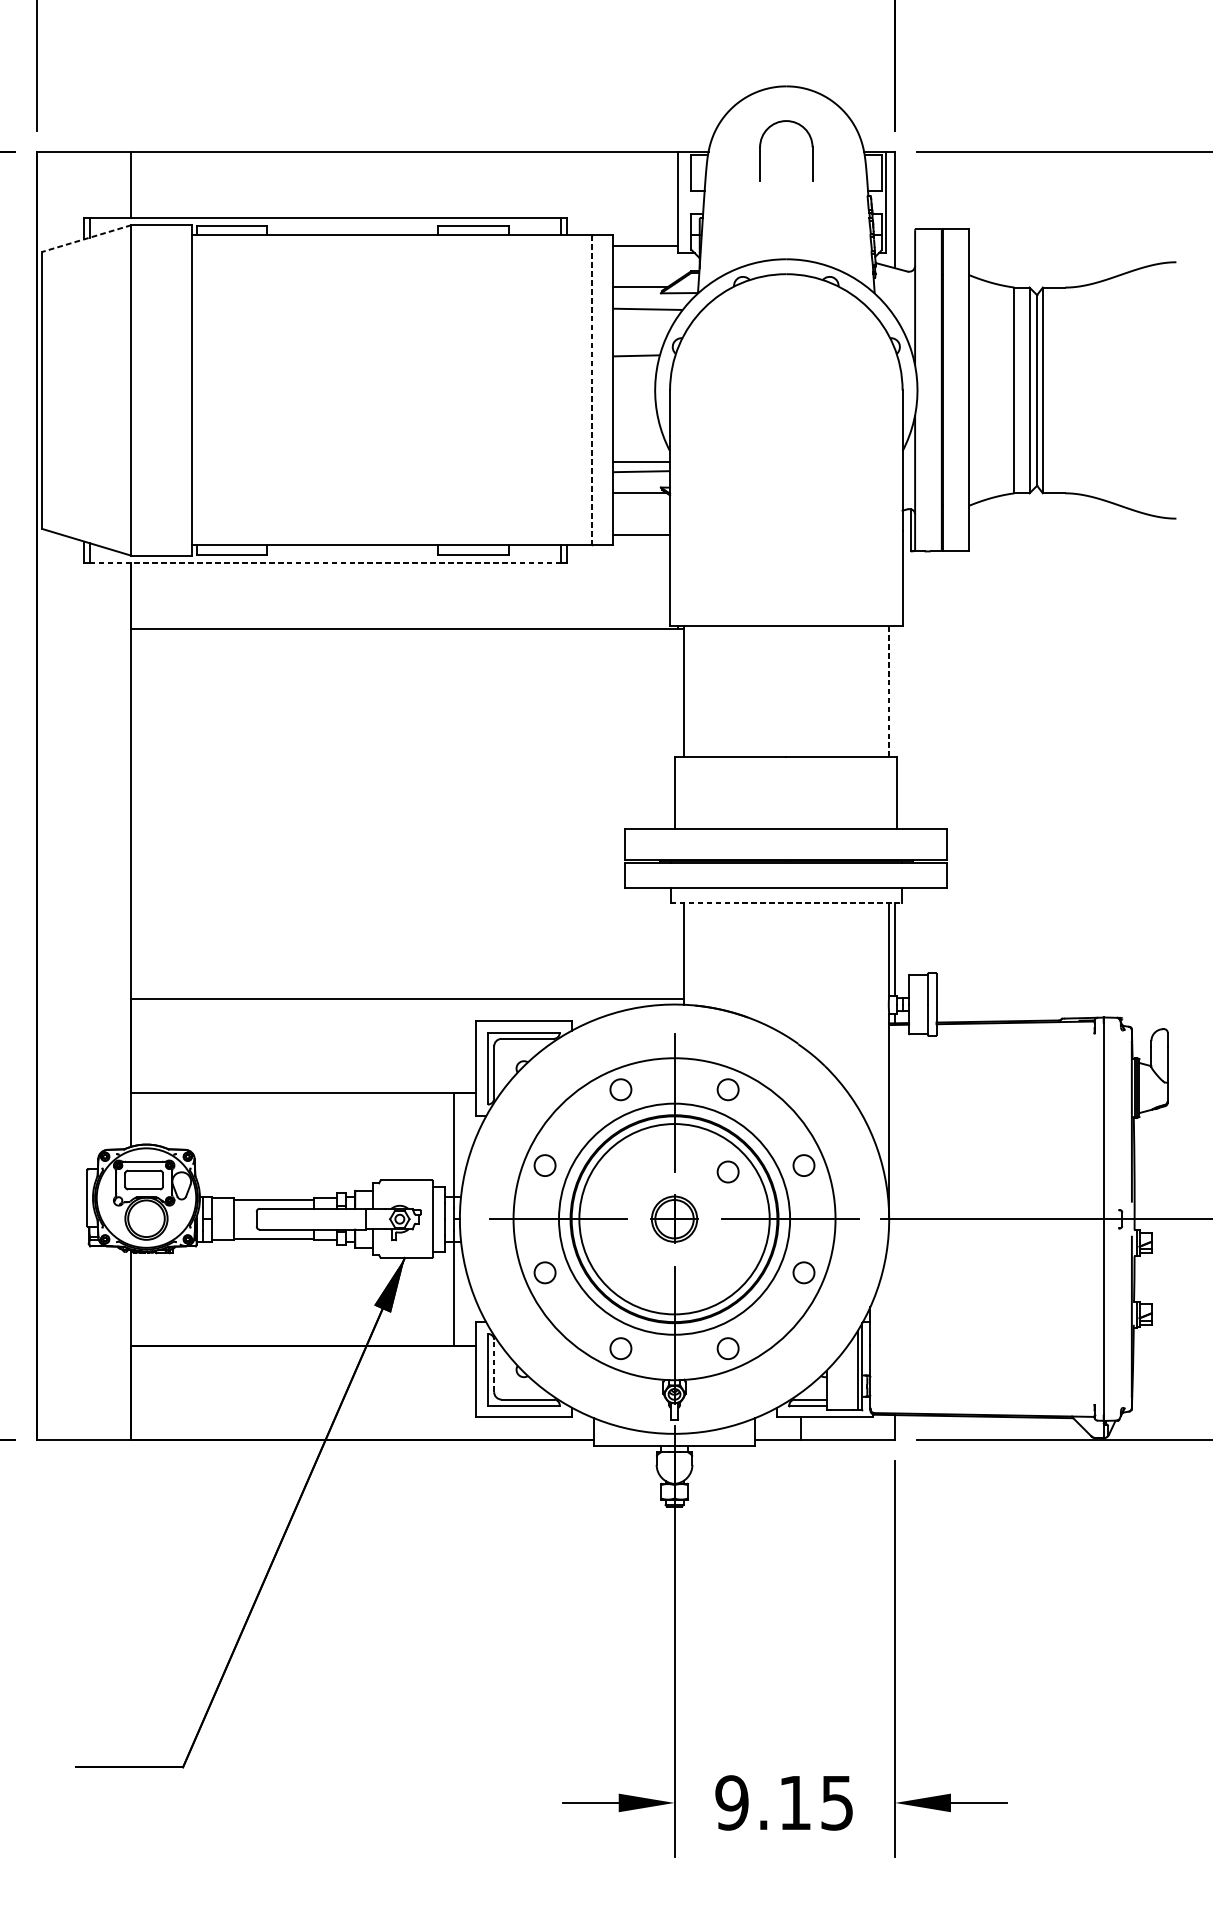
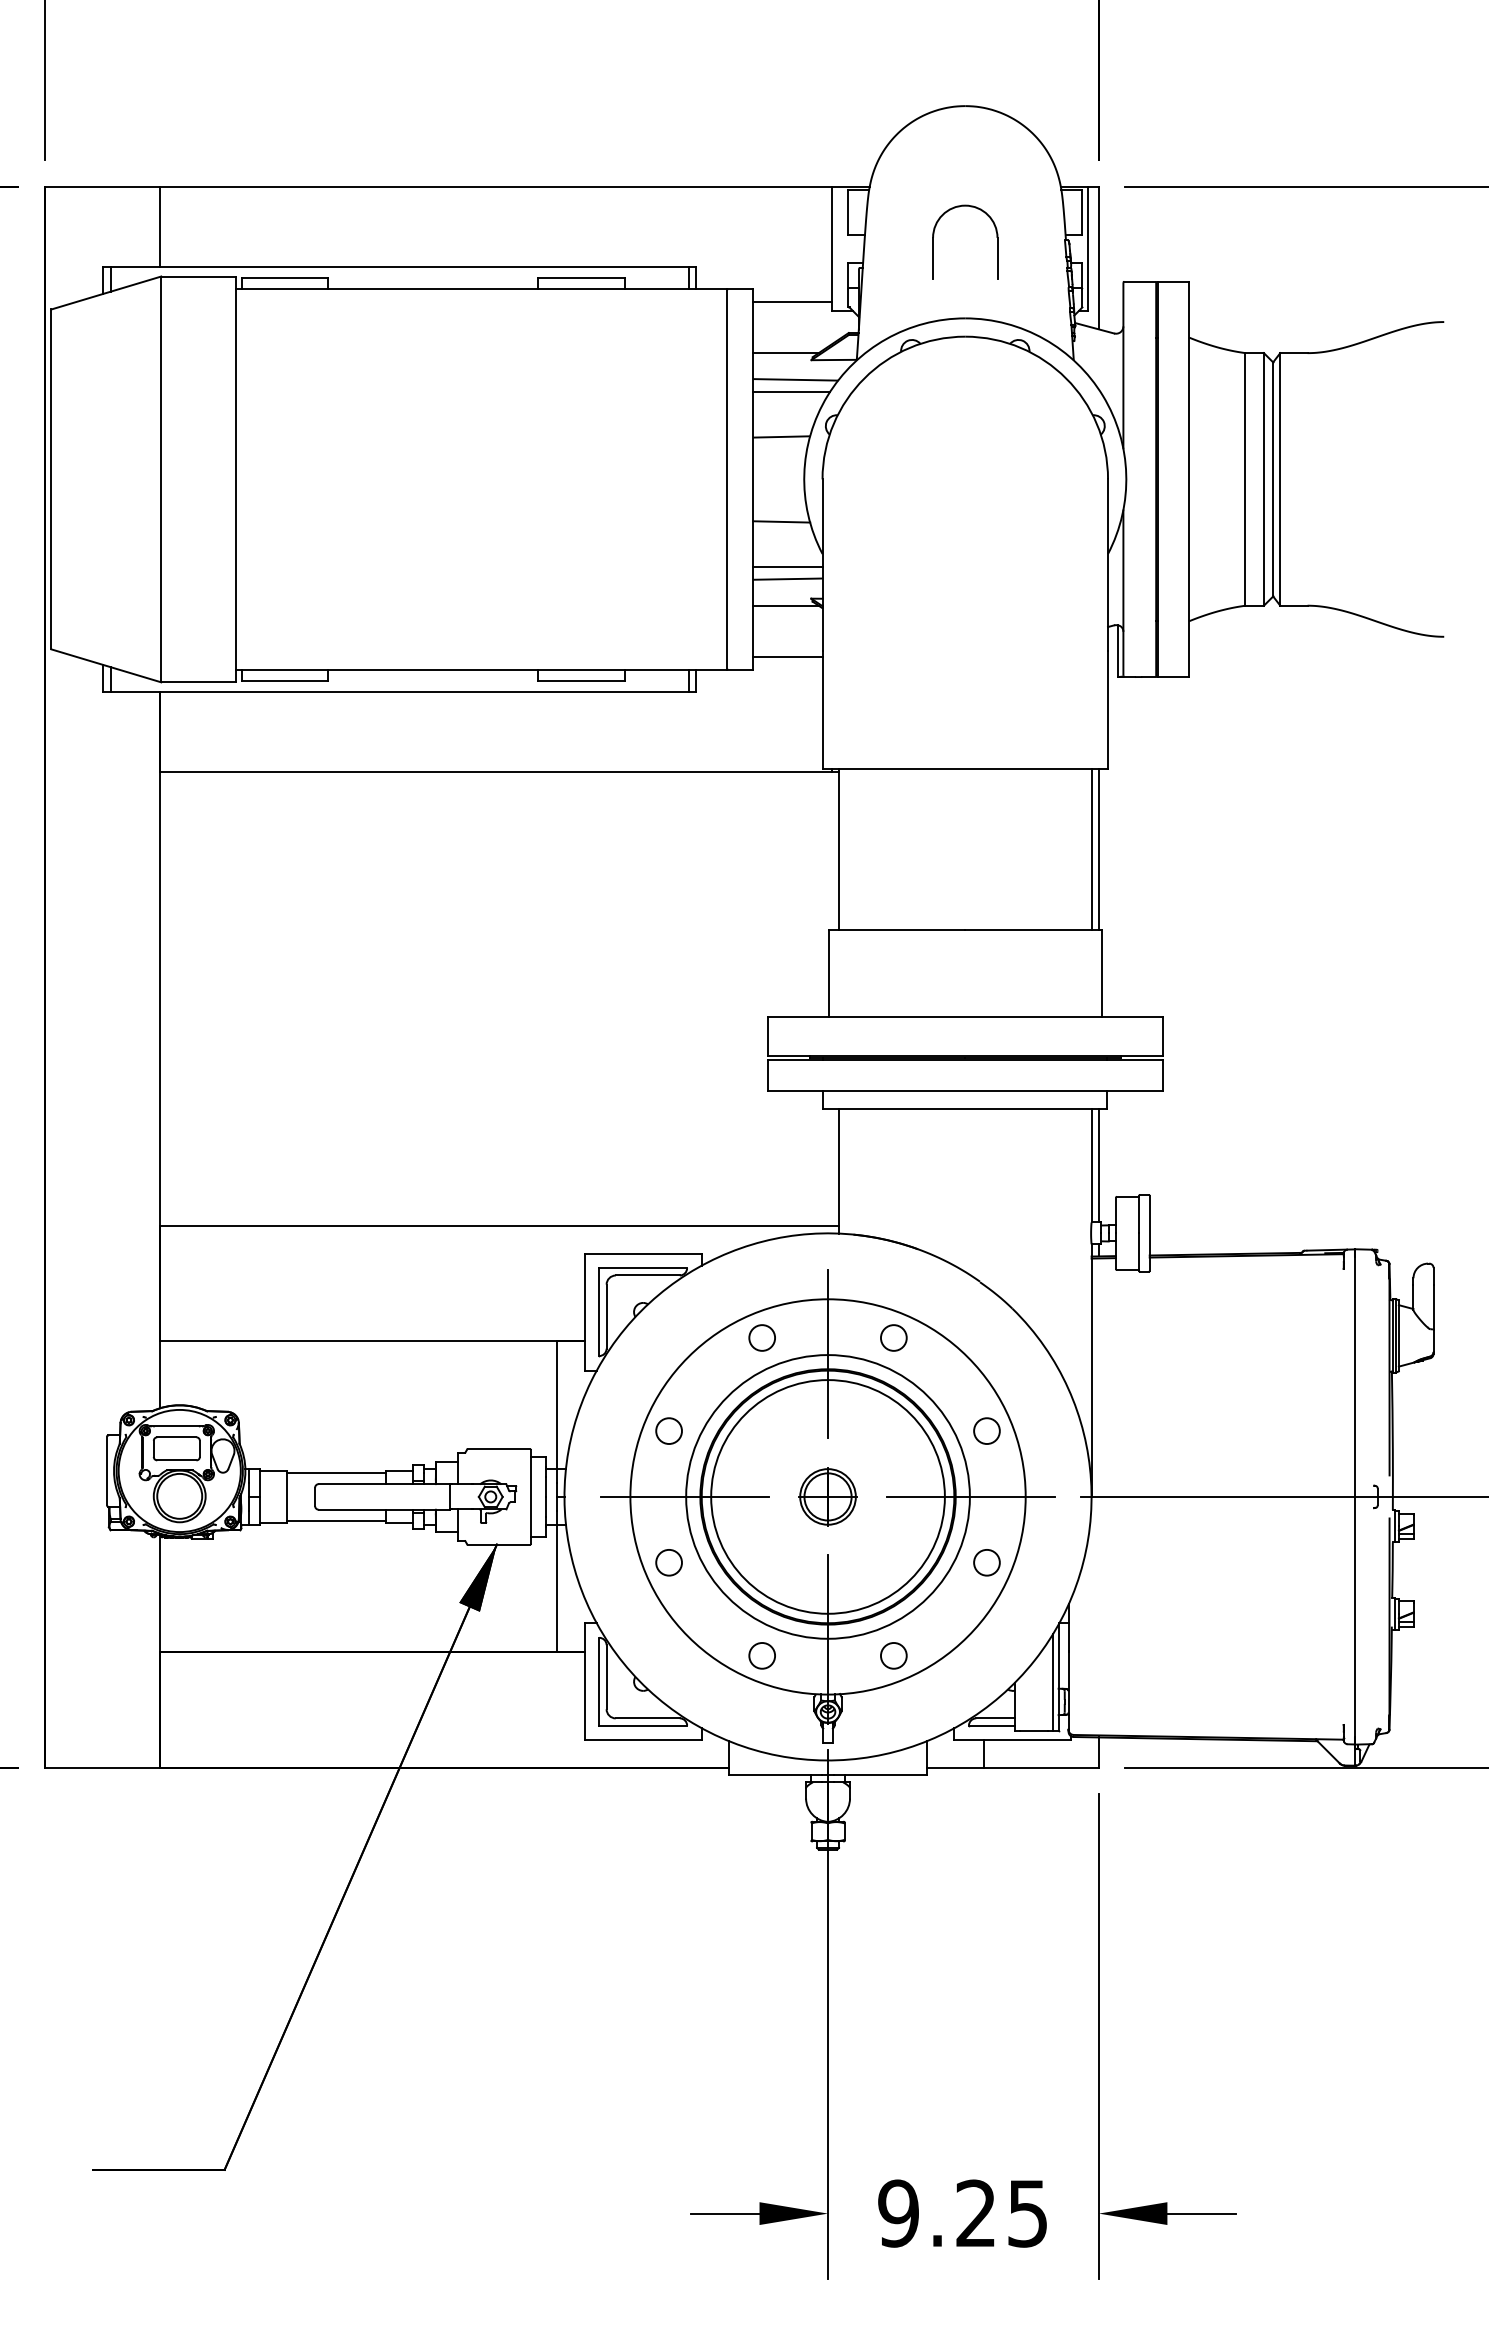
part: (811, 146) -> (996, 237), moved
line: (86, 239) -> (105, 293), dashed -> solid
line: (644, 318) -> (791, 391), added
line: (592, 389) -> (727, 478), dashed -> solid
line: (636, 424) -> (781, 521), added
line: (325, 563) -> (399, 691), dashed -> solid
line: (889, 691) -> (1091, 849), dashed -> solid
line: (894, 691) -> (1098, 848), added
line: (786, 902) -> (965, 1108), dashed -> solid
circle: (727, 1171) -> (893, 1438), removed
line: (494, 1365) -> (606, 1676), dashed -> solid
text: (794, 1802) -> (975, 2212), 9.15 -> 9.25

